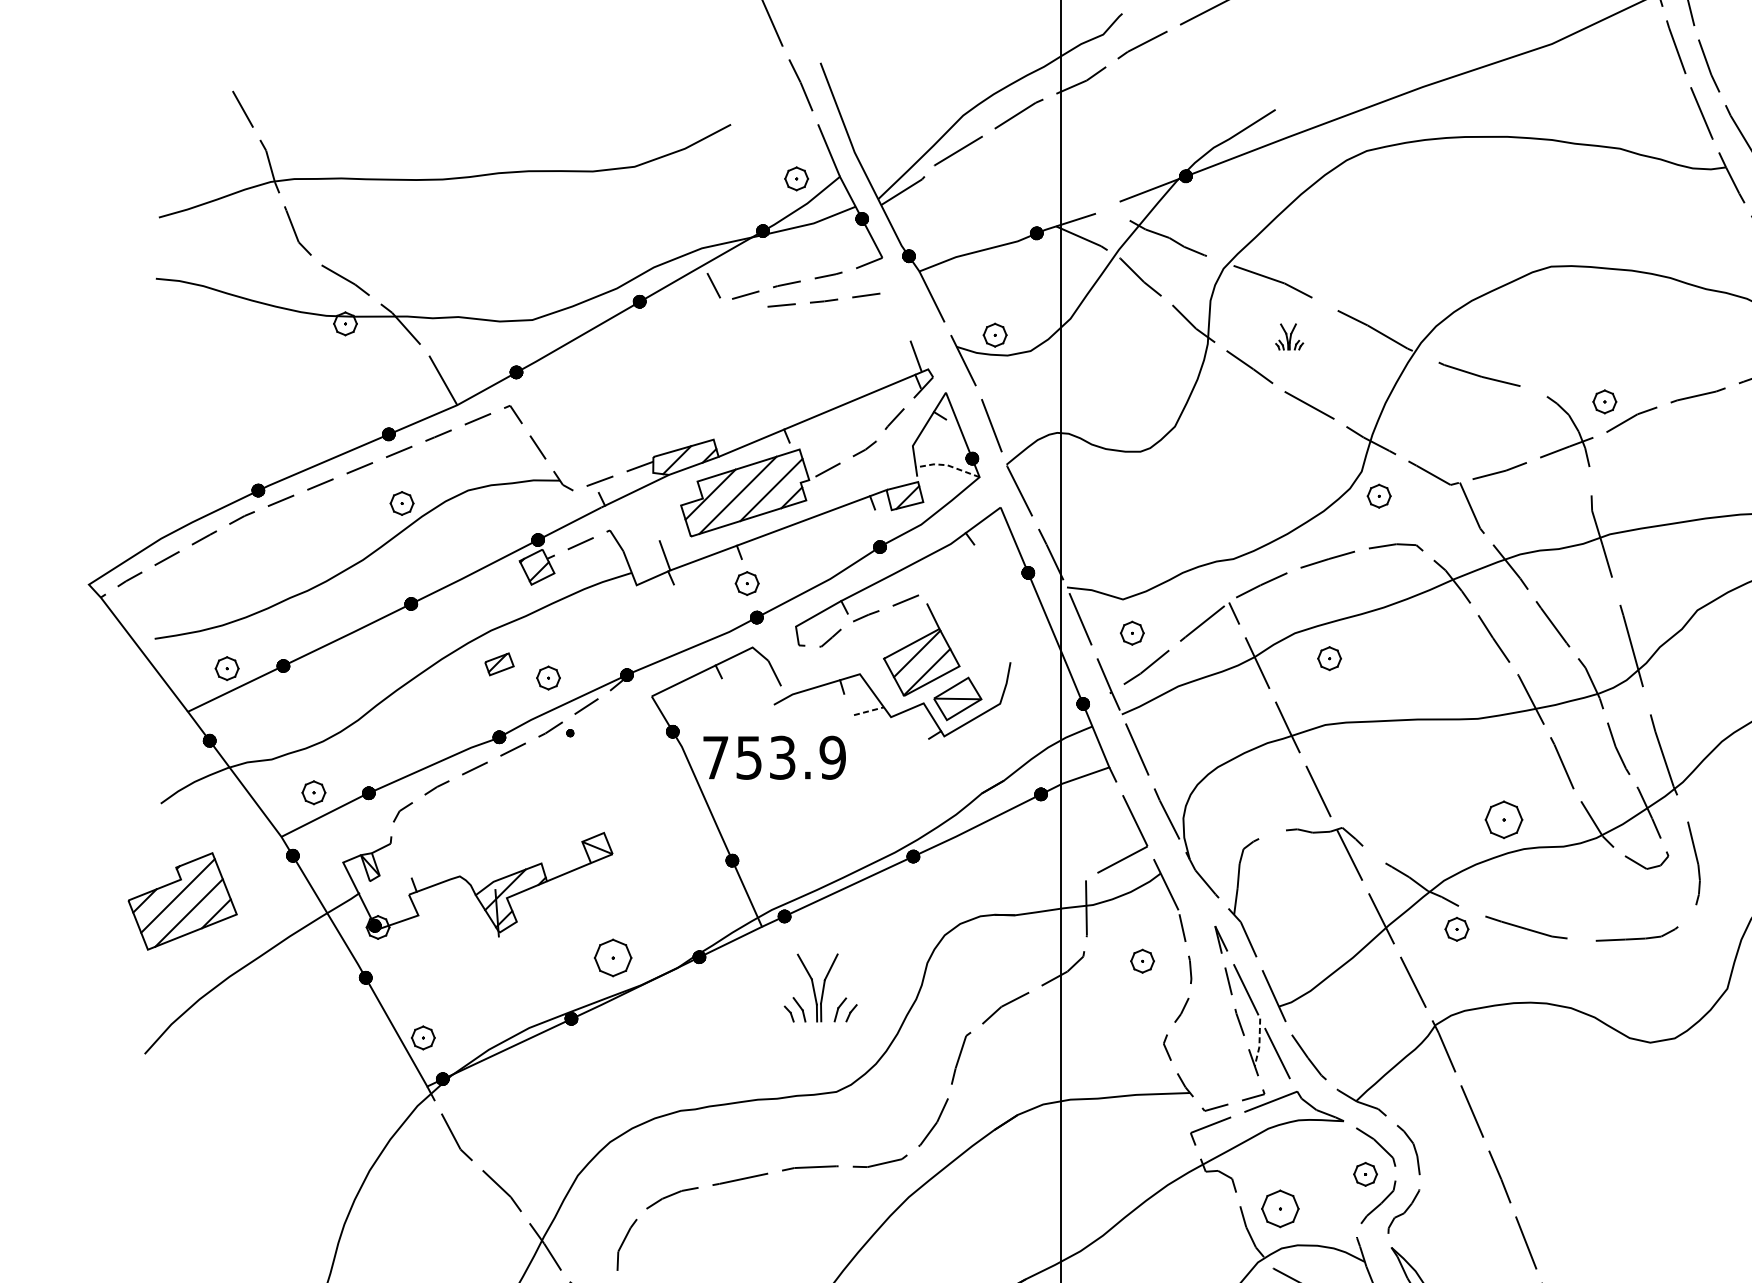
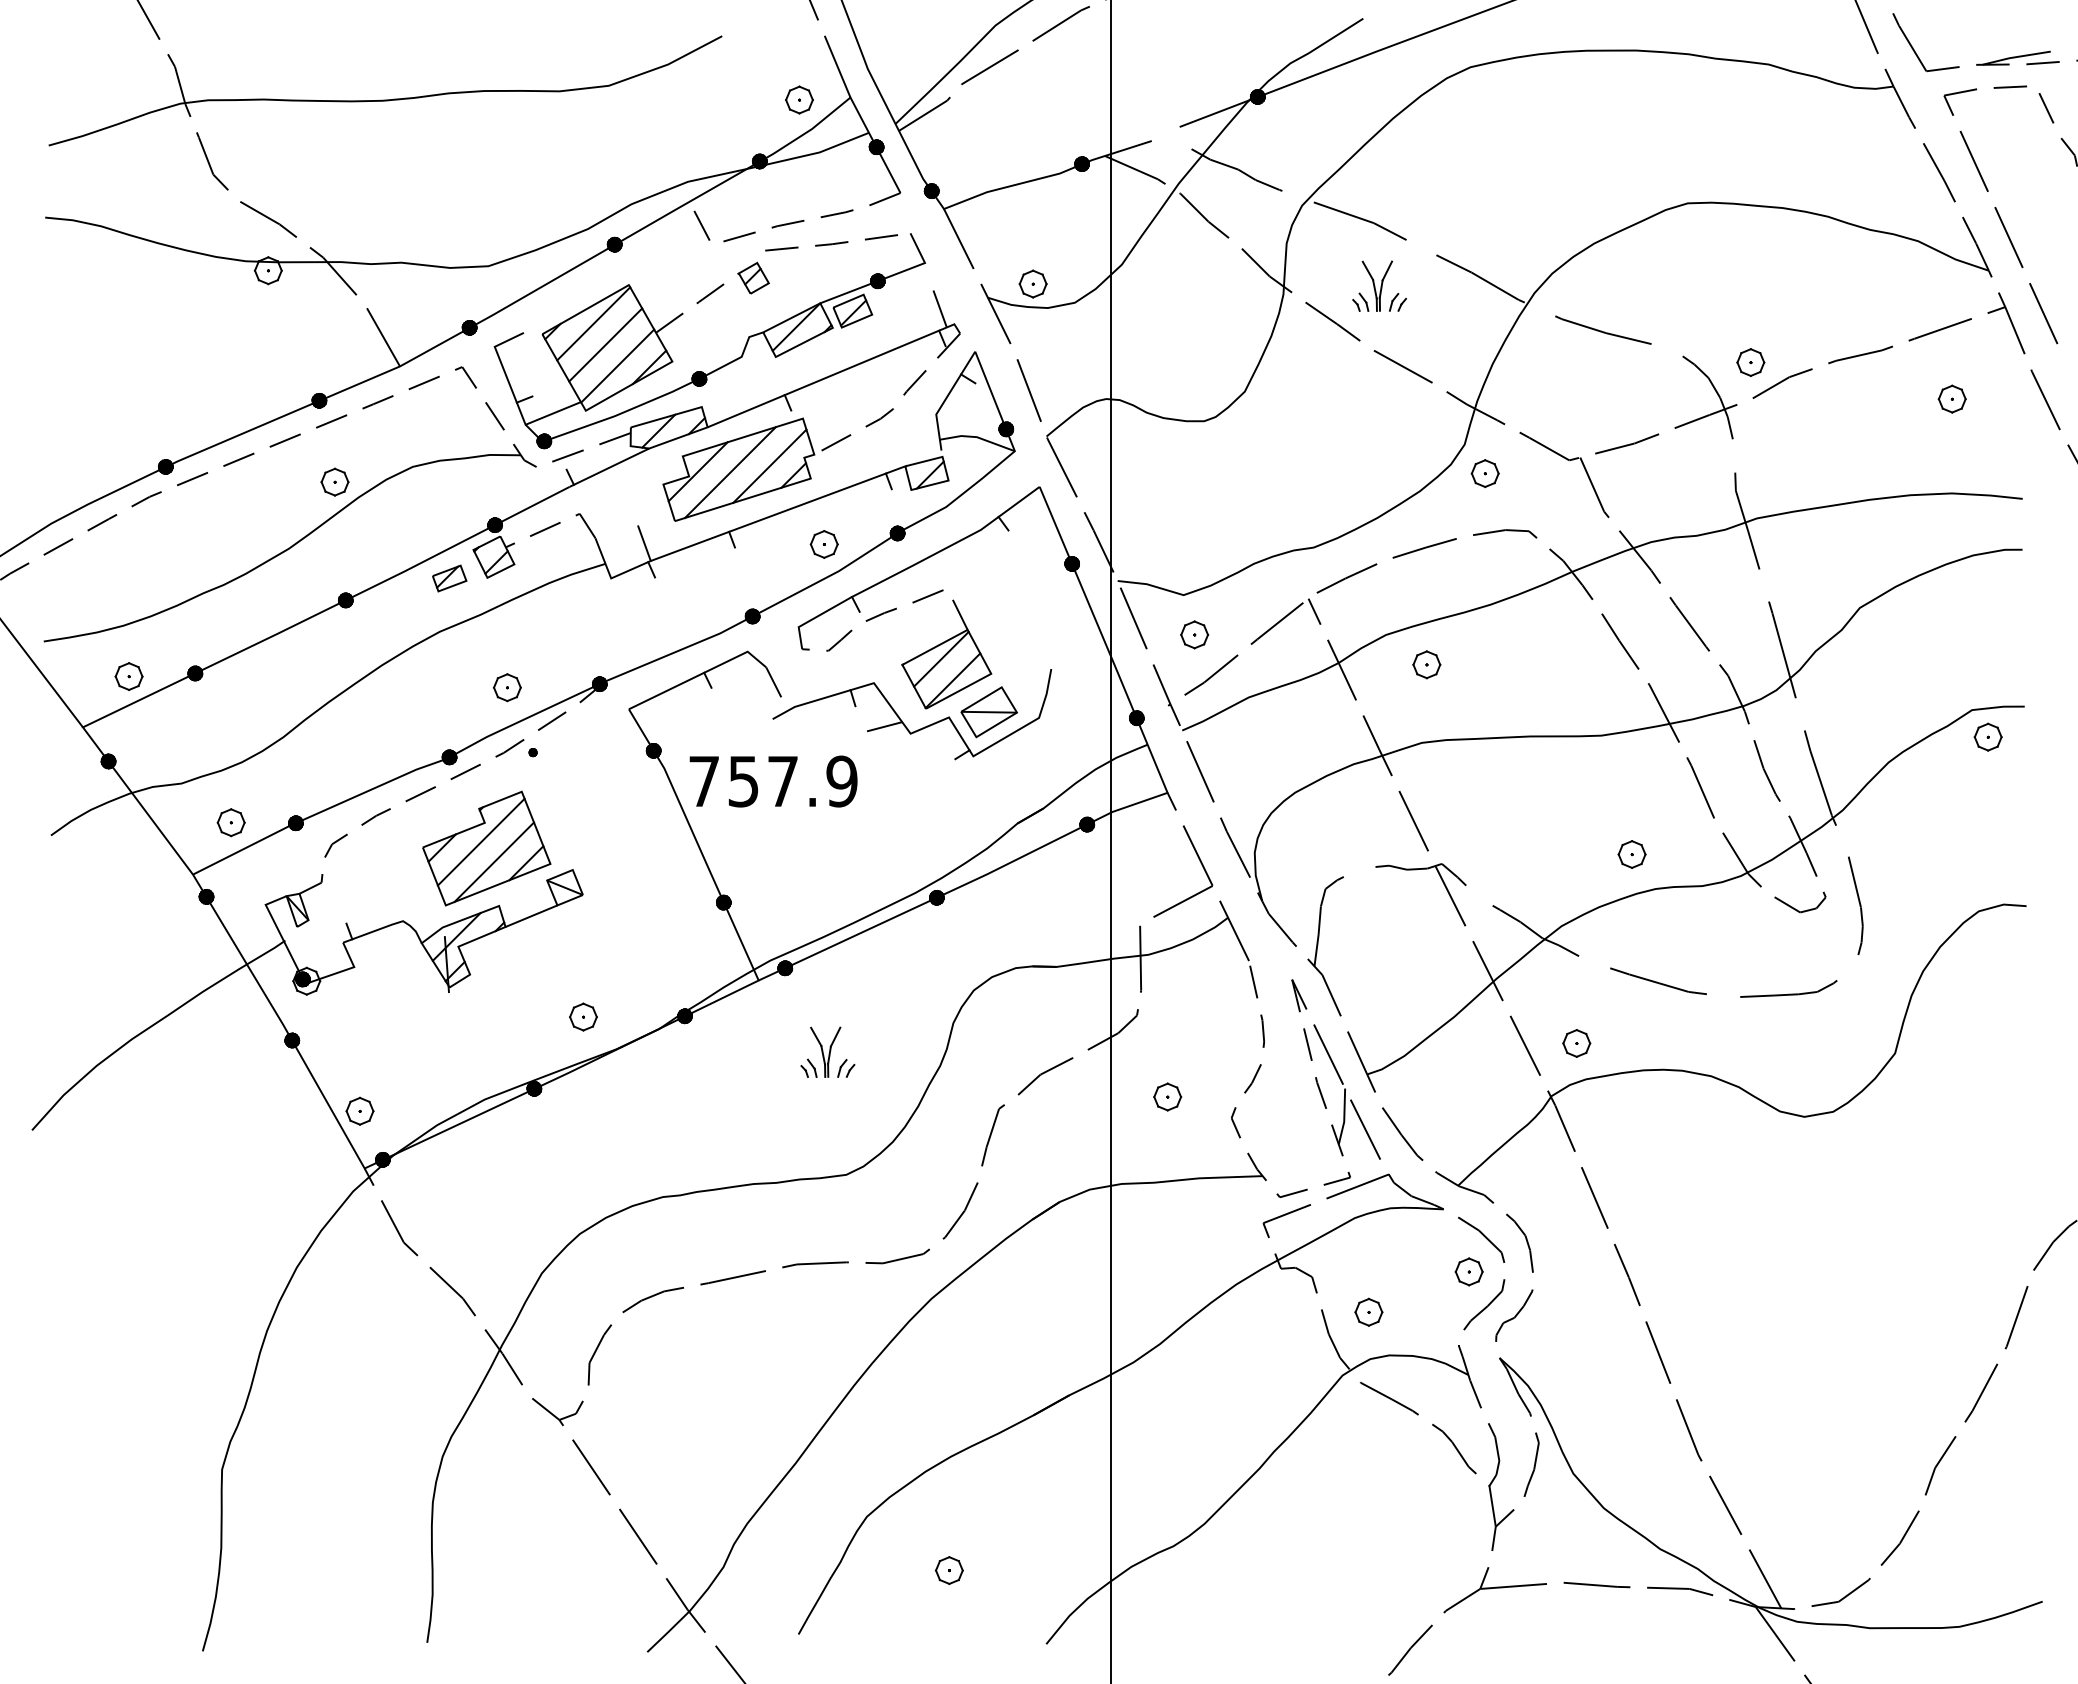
part: (1289, 336) -> (1379, 285), size x1.67
part: (731, 404) -> (722, 365), added
line: (947, 465) -> (976, 437), dashed -> solid
part: (746, 583) -> (823, 544), moved
part: (499, 664) -> (449, 578), moved
line: (869, 711) -> (885, 726), dashed -> solid
text: (782, 757) -> (782, 781), 753.9 -> 757.9
part: (1503, 819) -> (1631, 854), size x0.62
part: (182, 901) -> (486, 848), moved
part: (1456, 929) -> (1576, 1043), moved
part: (613, 957) -> (583, 1016), size x0.62
part: (1142, 960) -> (1167, 1096), moved
part: (820, 987) -> (827, 1051), size x0.62
line: (1259, 1044) -> (1344, 1118), dashed -> solid
part: (1280, 1208) -> (1368, 1311), size x0.62

